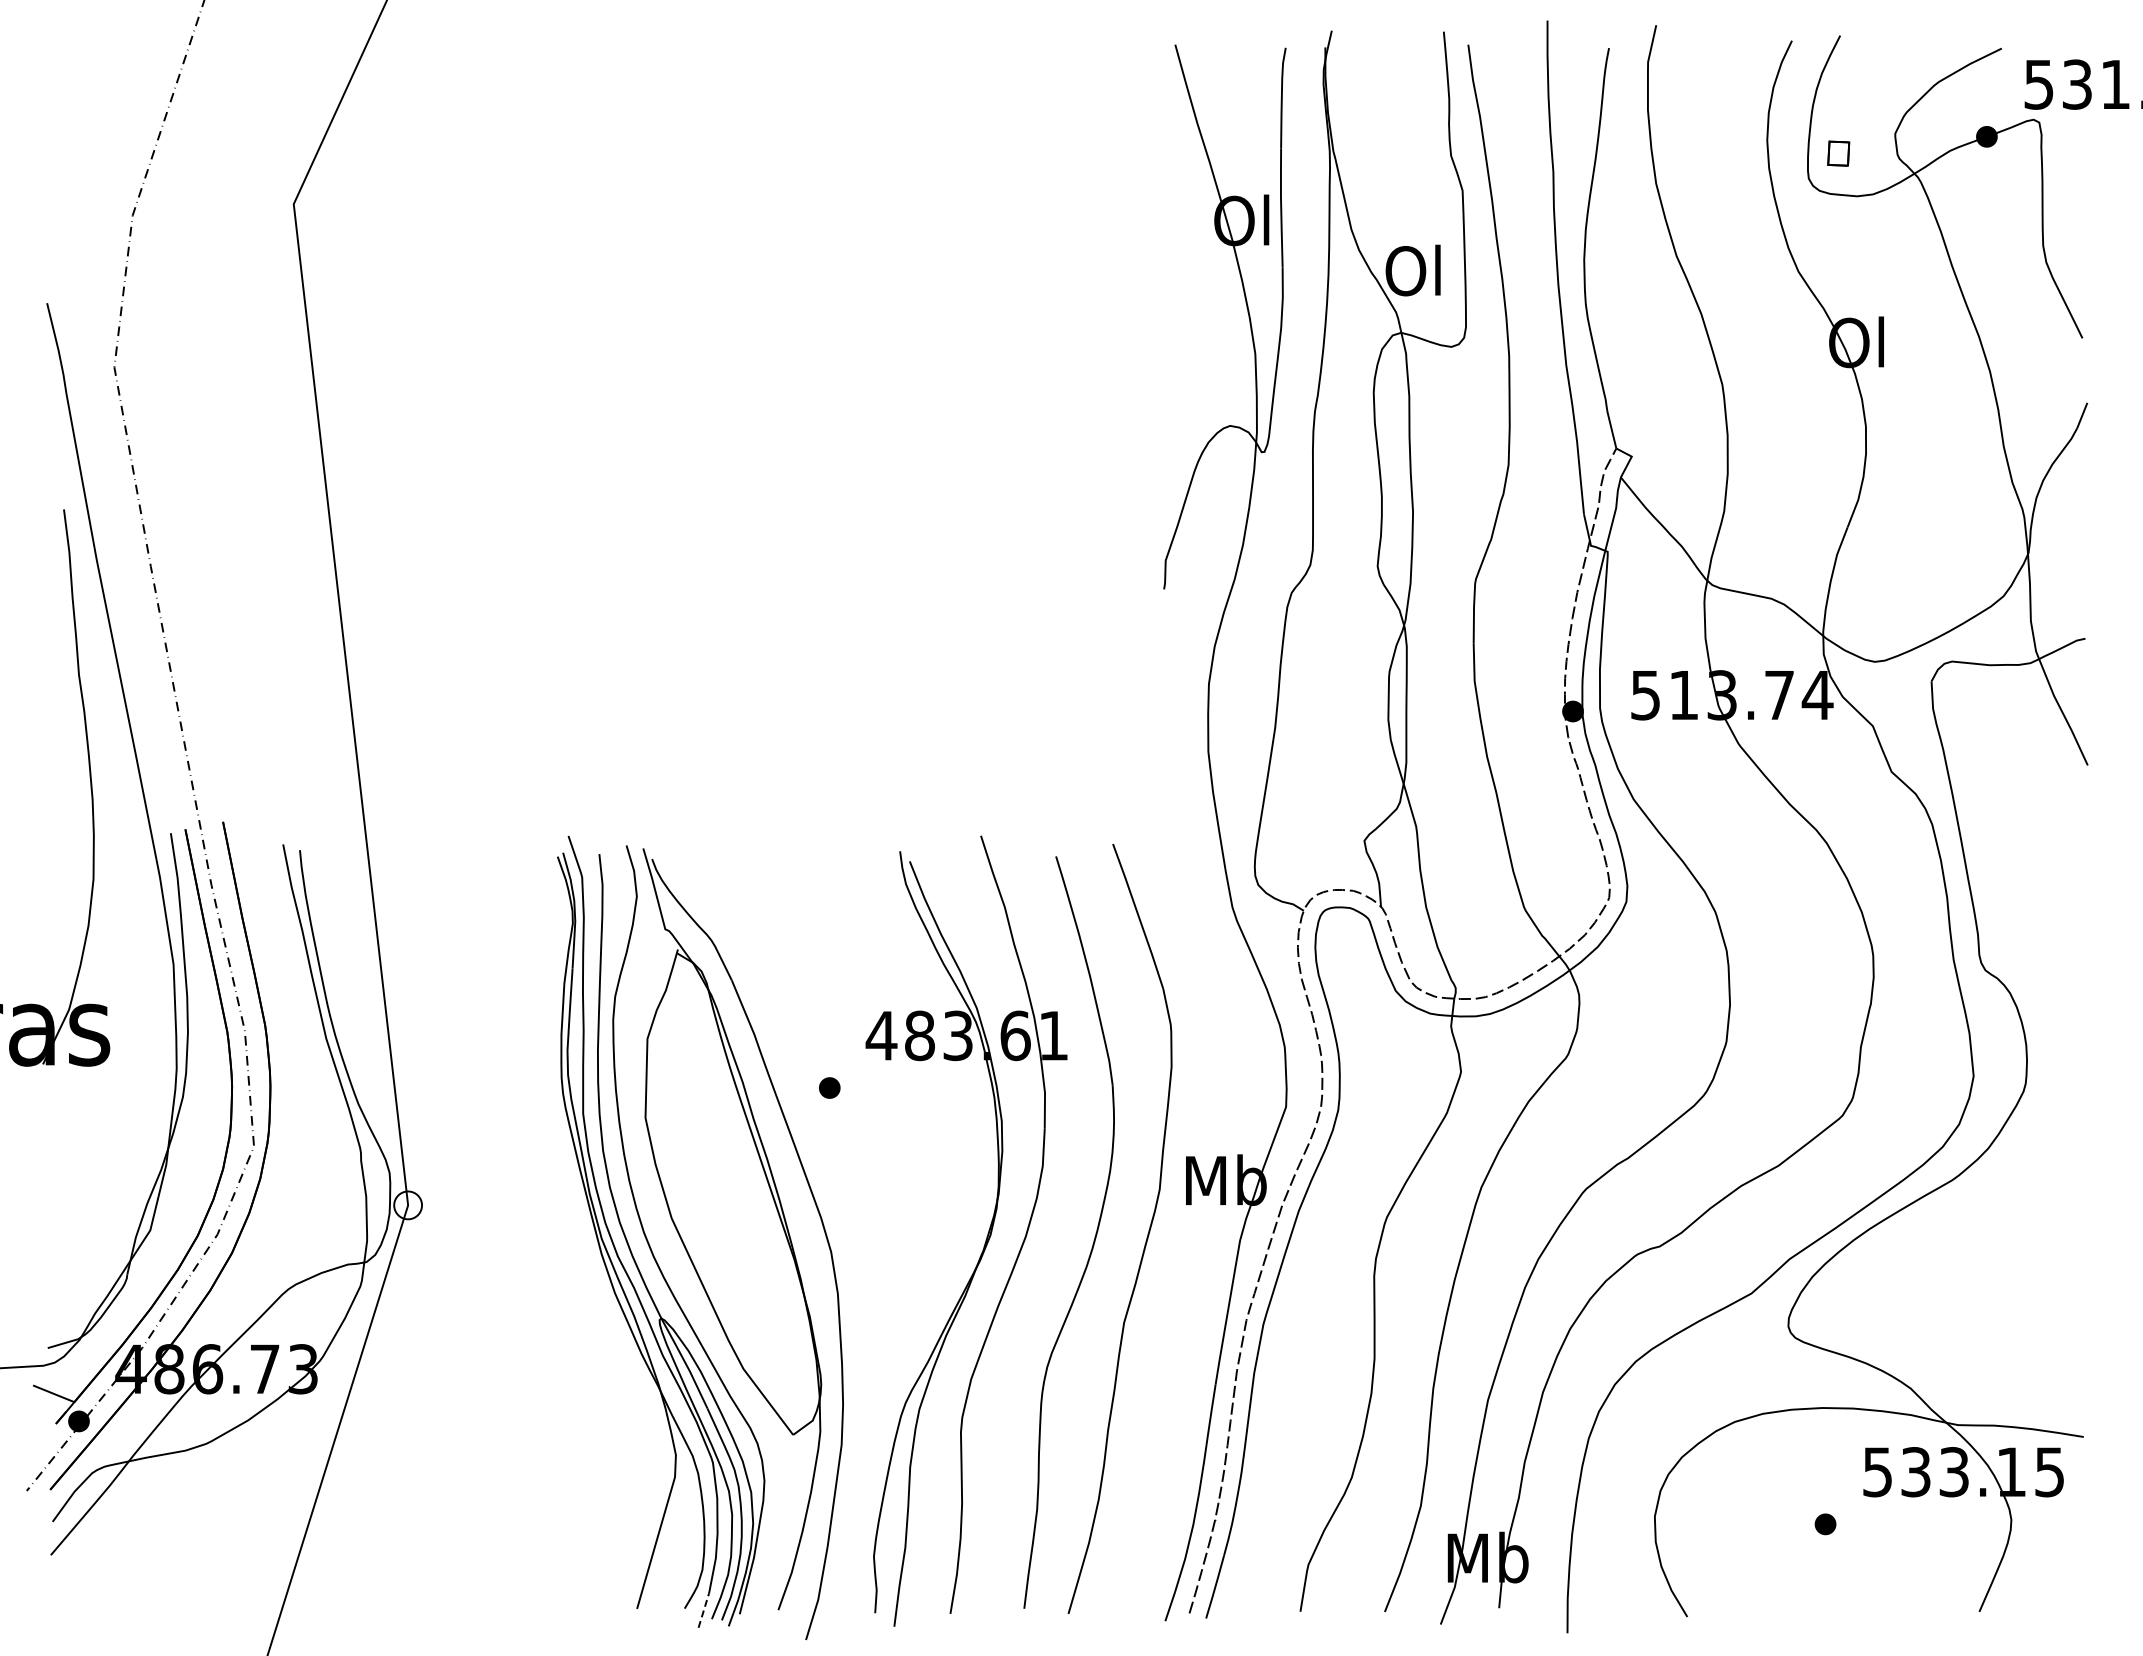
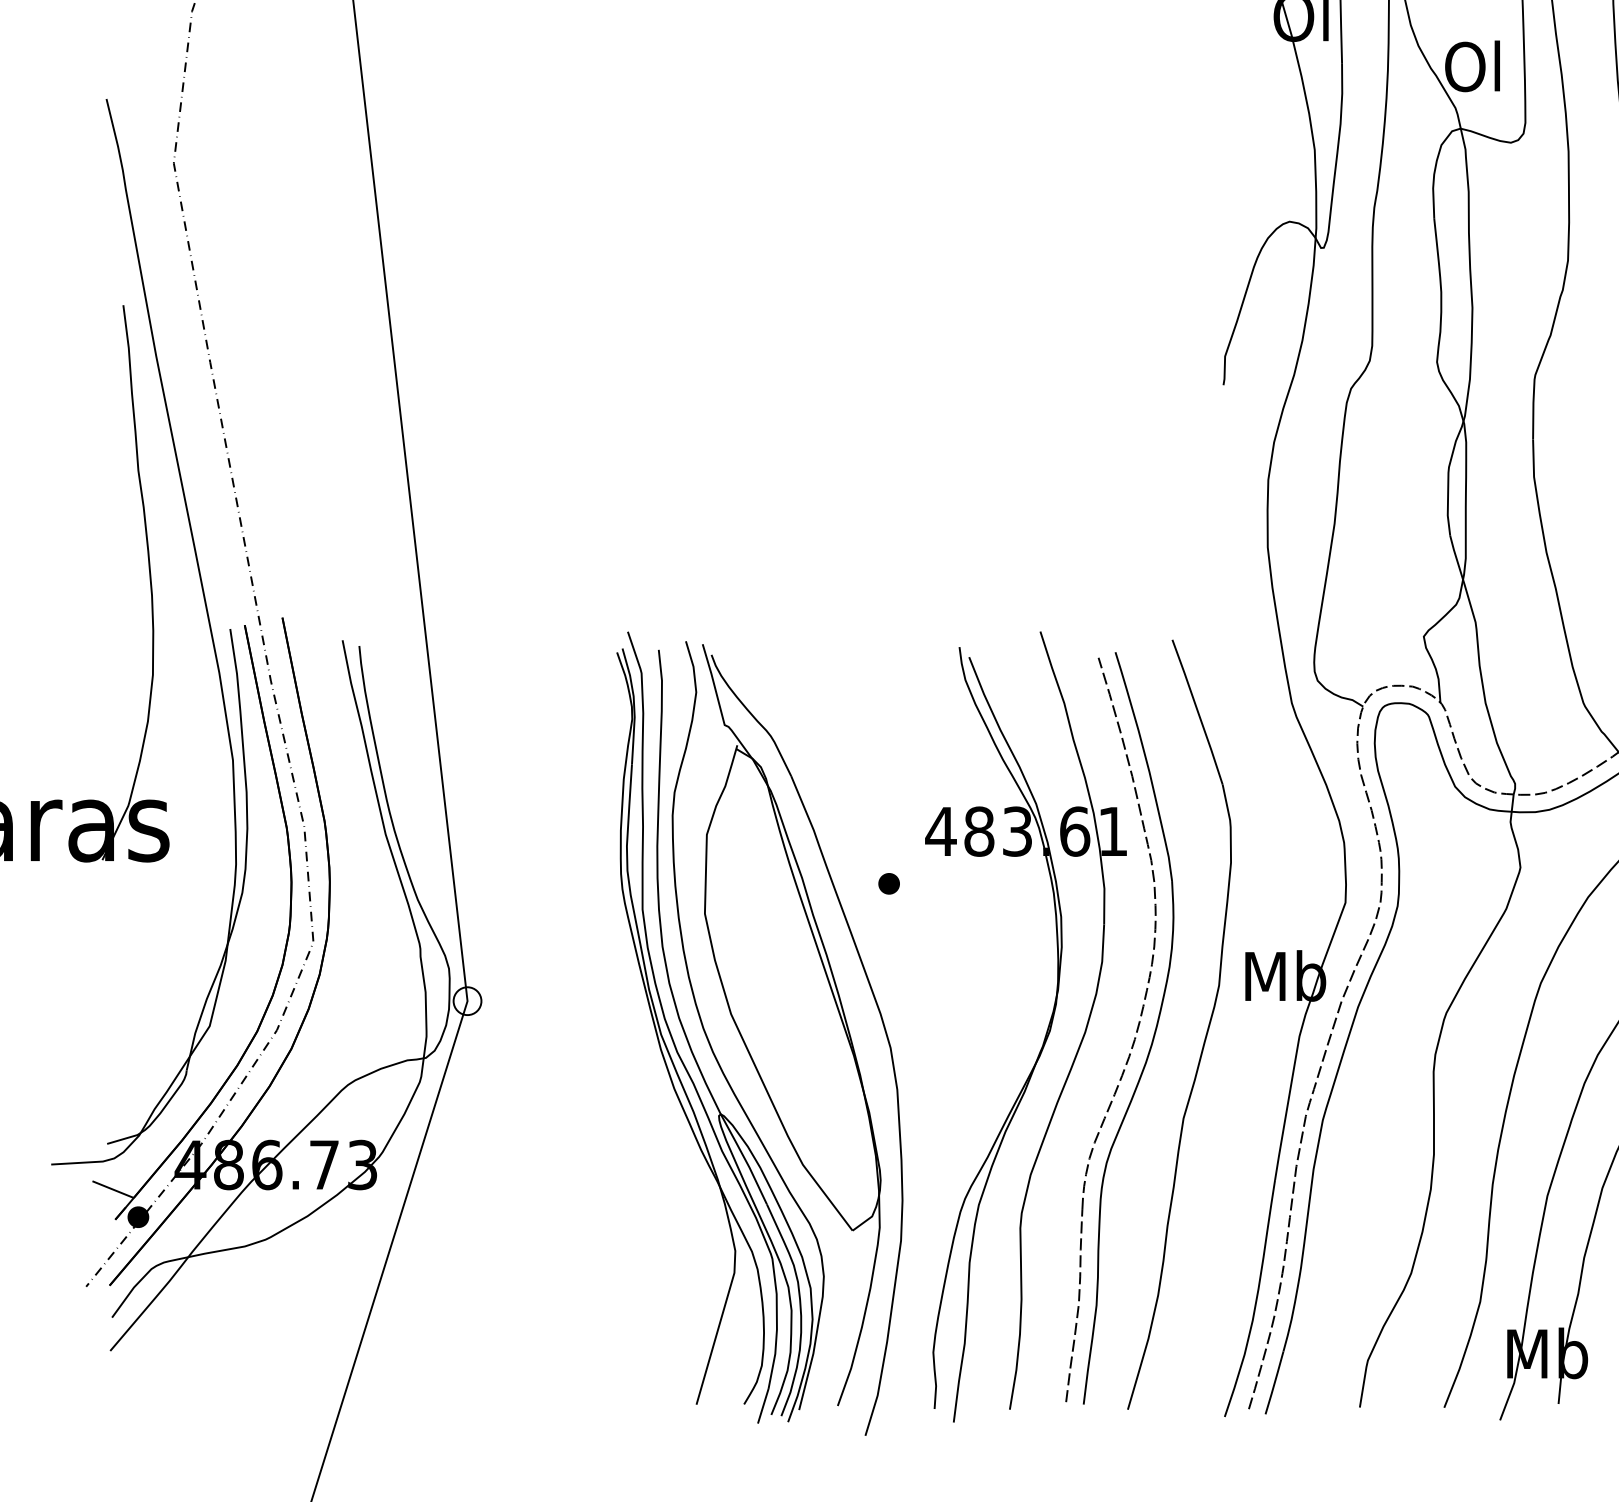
part: (1074, 1242) -> (1133, 1038), added
line: (703, 1609) -> (762, 1405), dashed -> solid

